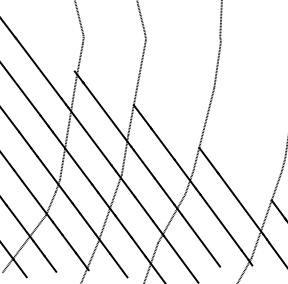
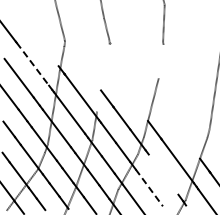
line: (216, 64) -> (160, 61), removed
line: (38, 69) -> (32, 64), solid -> dashed
line: (137, 87) -> (103, 77), removed
line: (220, 222) -> (163, 174), removed
line: (201, 240) -> (149, 187), solid -> dashed

